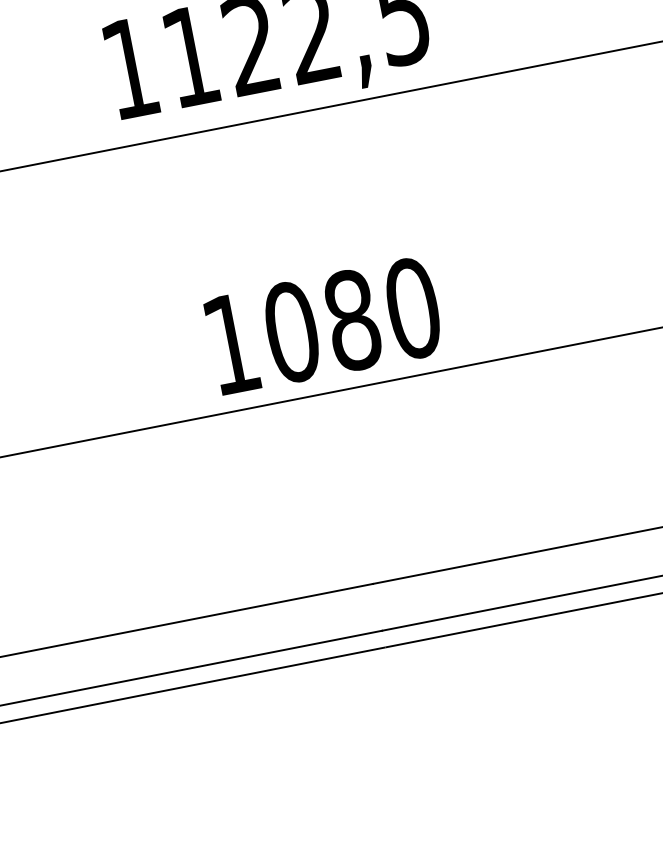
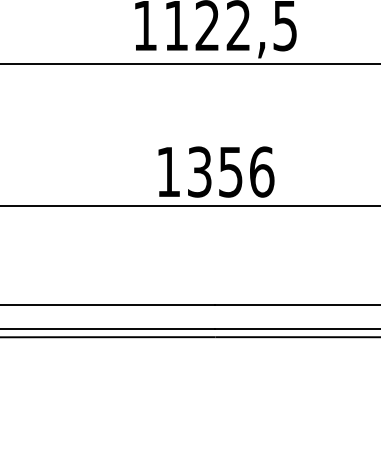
text: (351, 319) -> (230, 171), 1080 -> 1356

